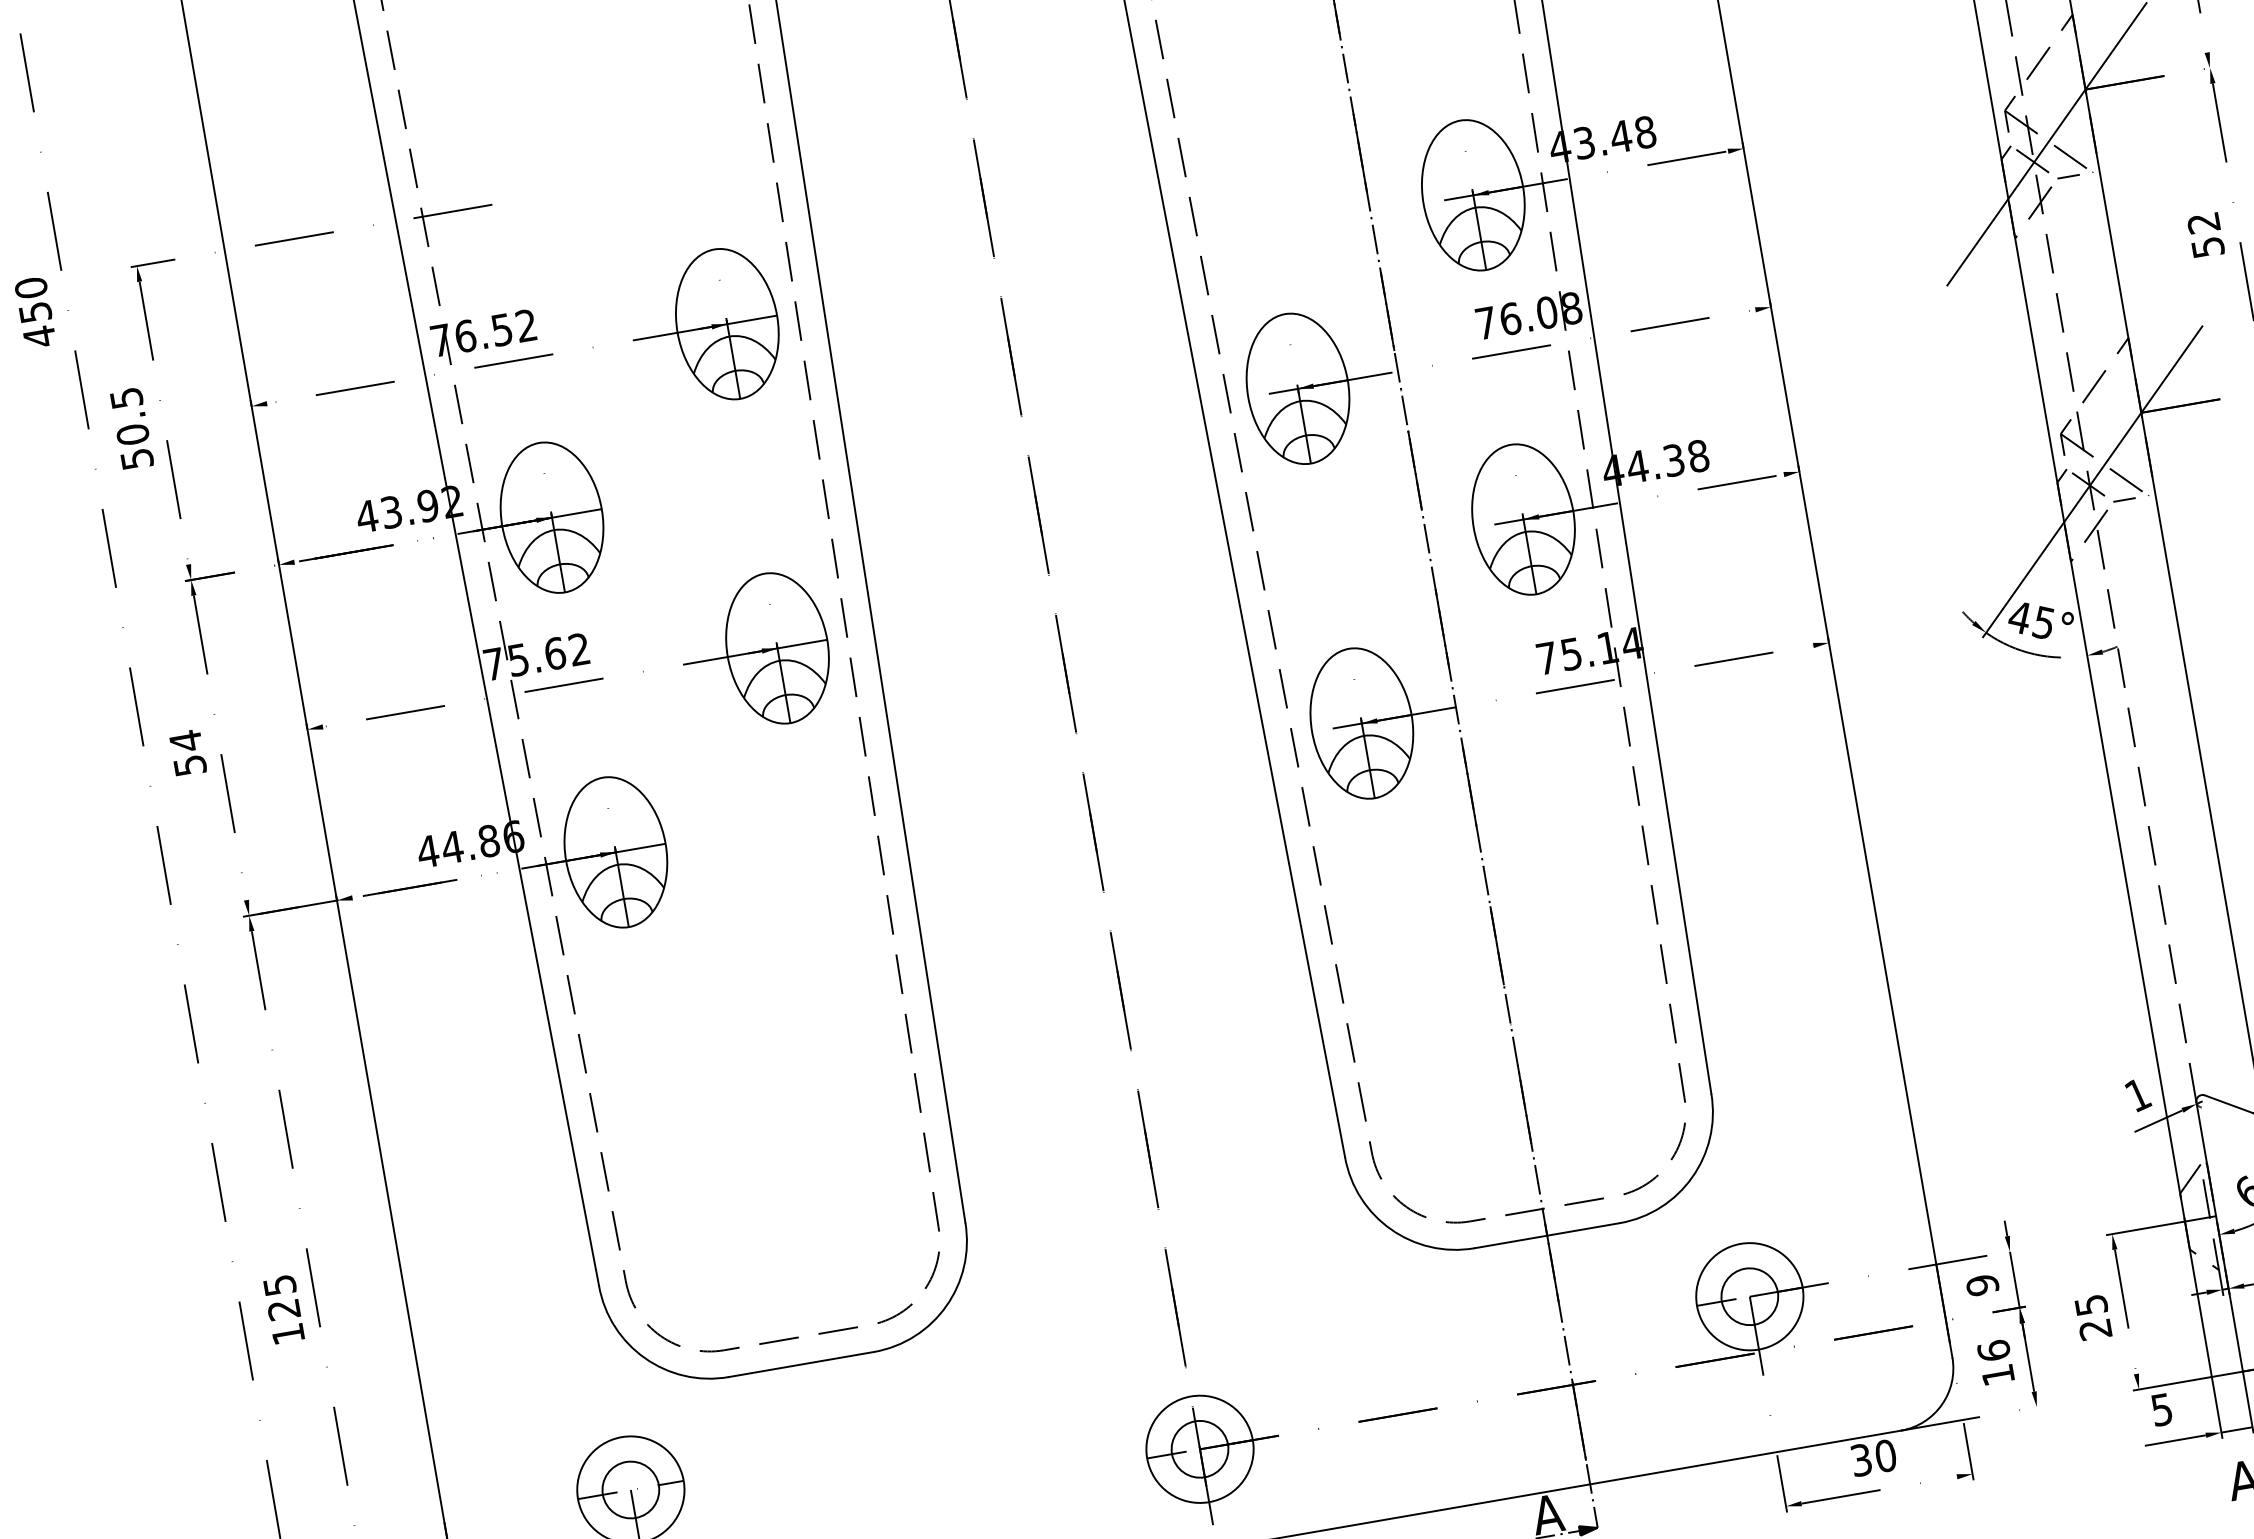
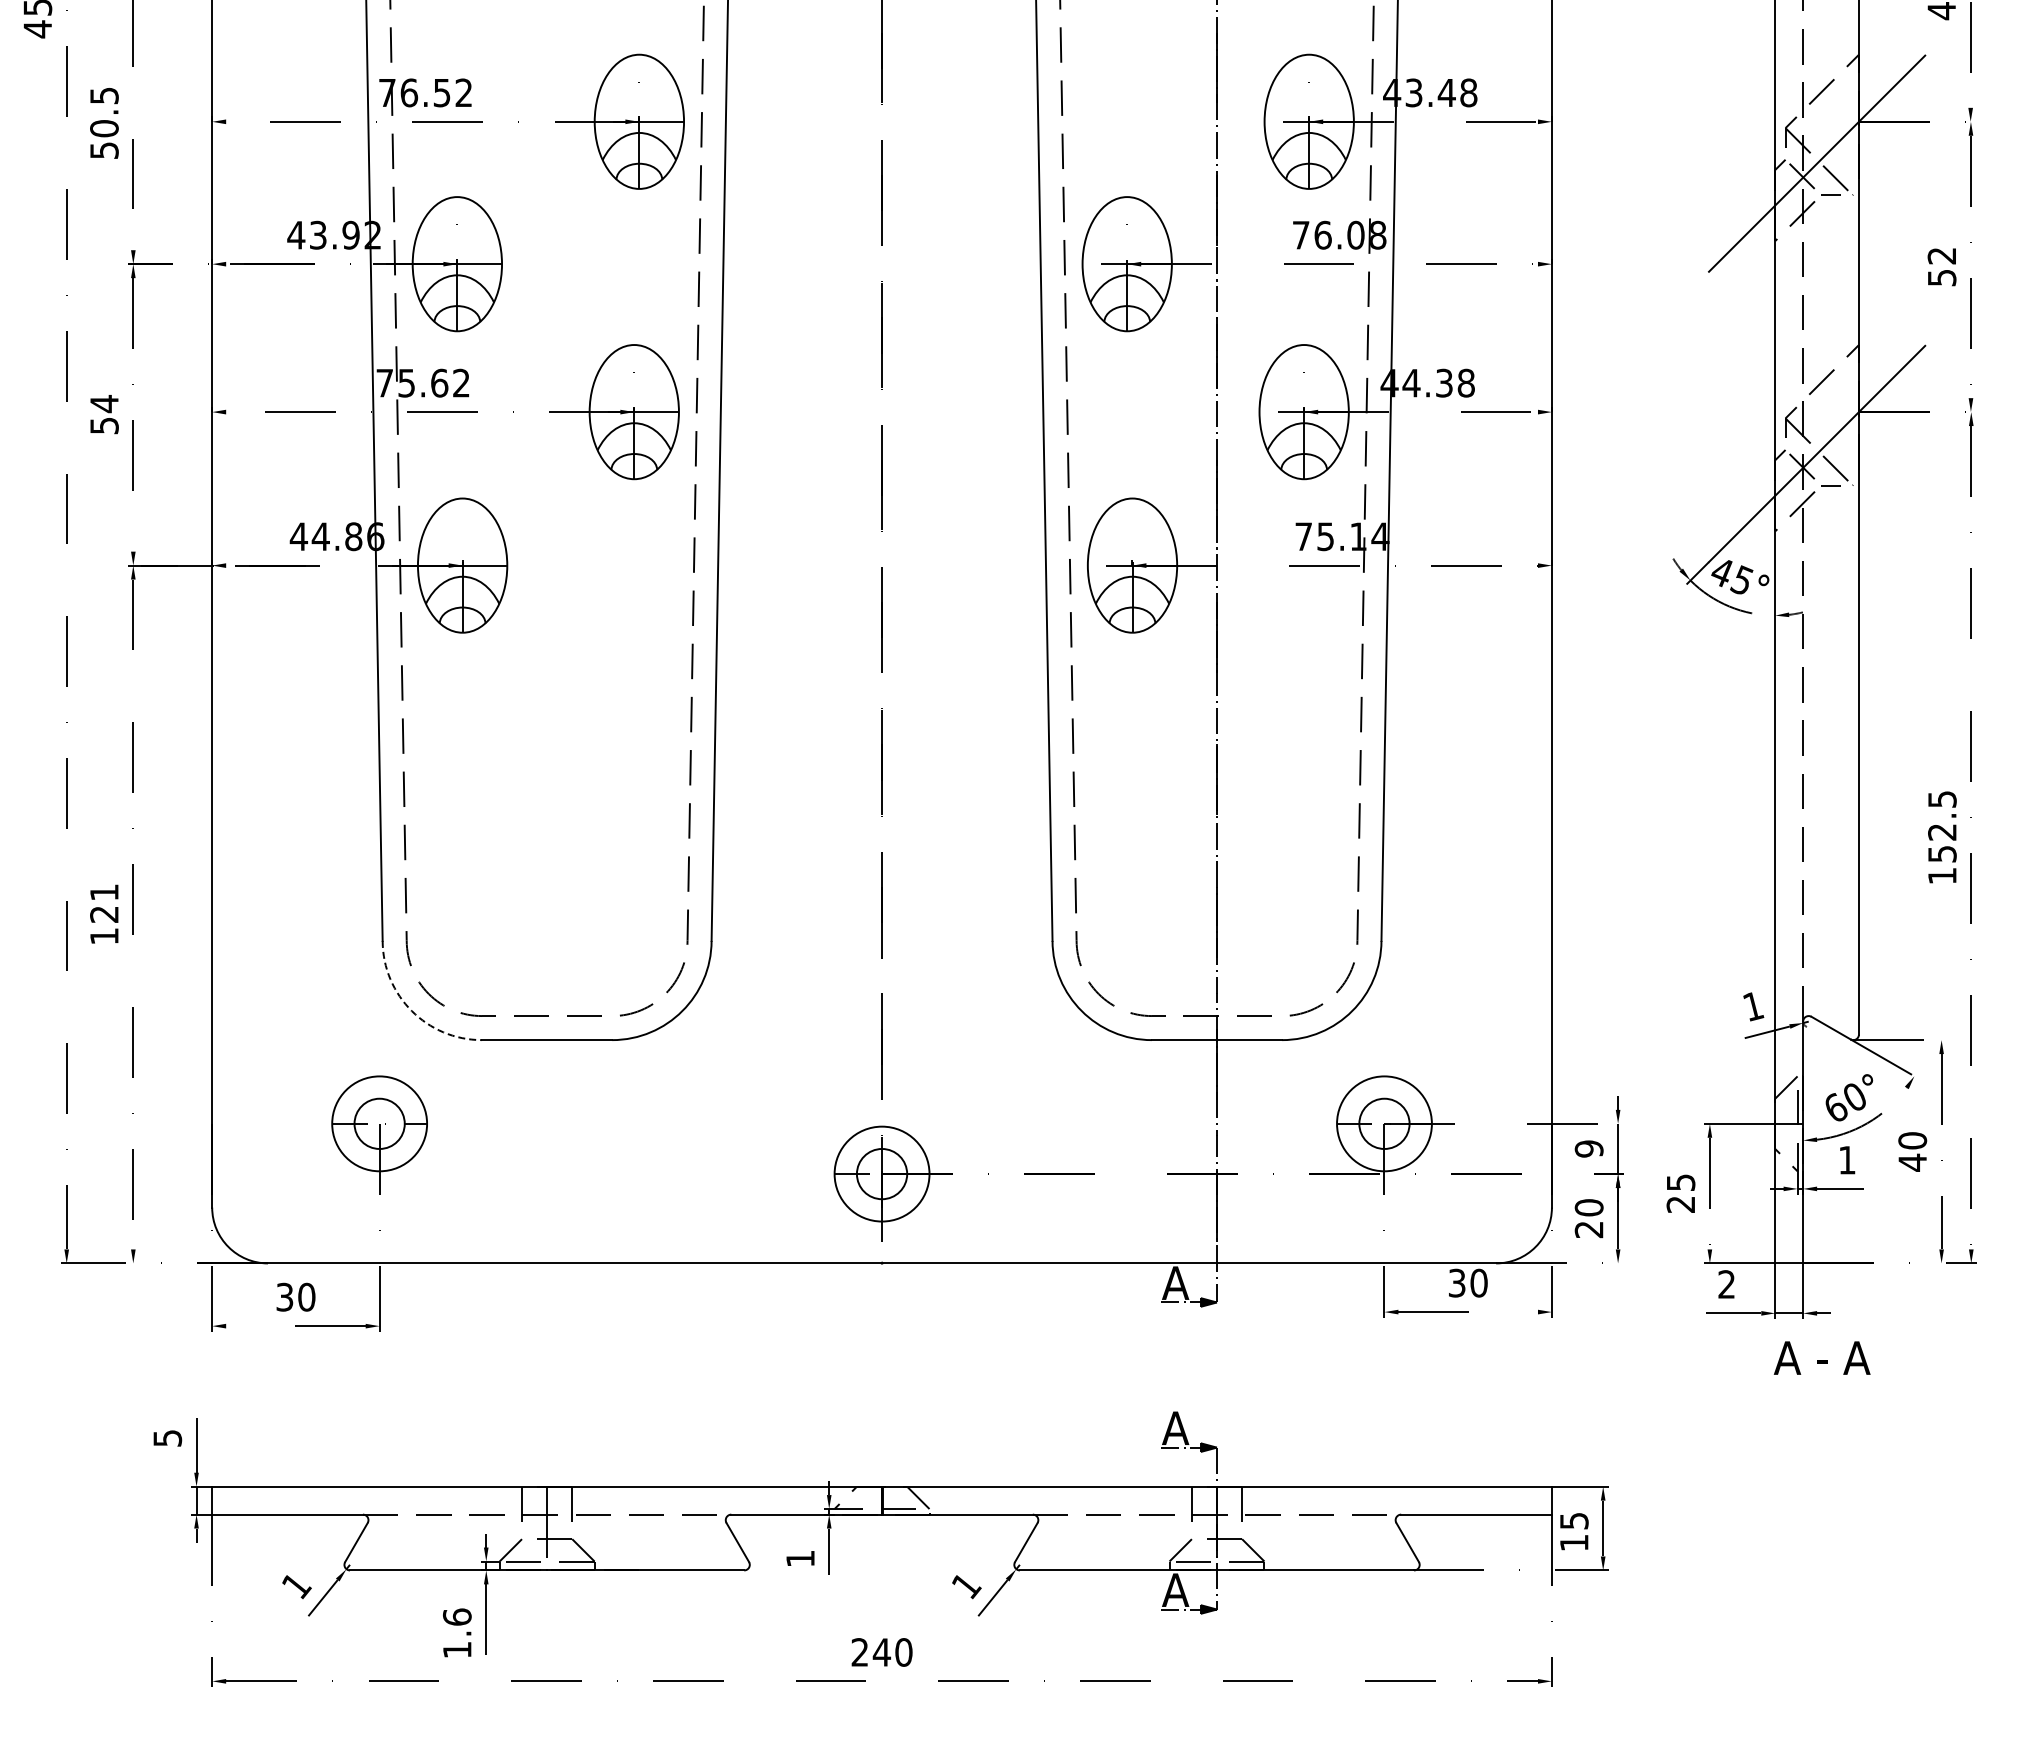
text: (279, 1285) -> (104, 892), 125 -> 121
arc: (644, 1358) -> (411, 1011), solid -> dashed
text: (1995, 1362) -> (1588, 1218), 16 -> 20
text: (2161, 1409) -> (1726, 1284), 5 -> 2

